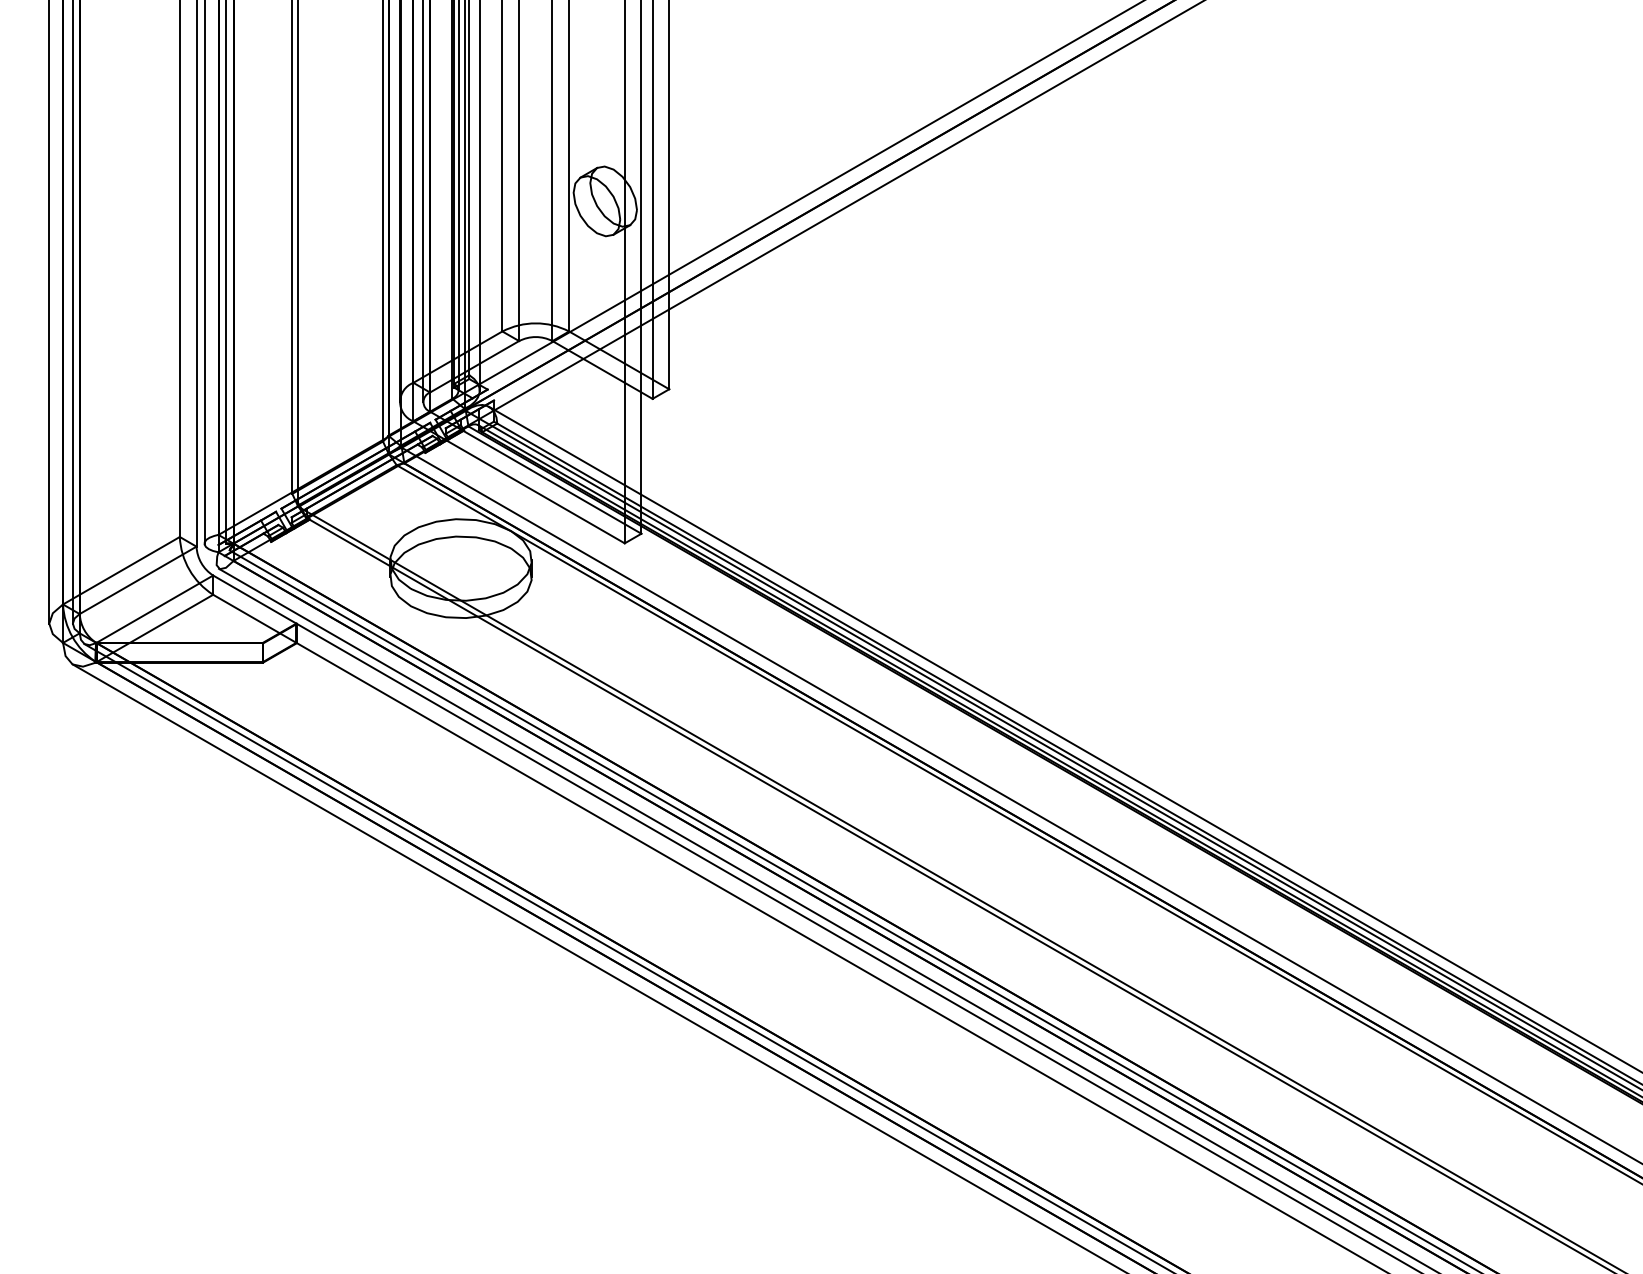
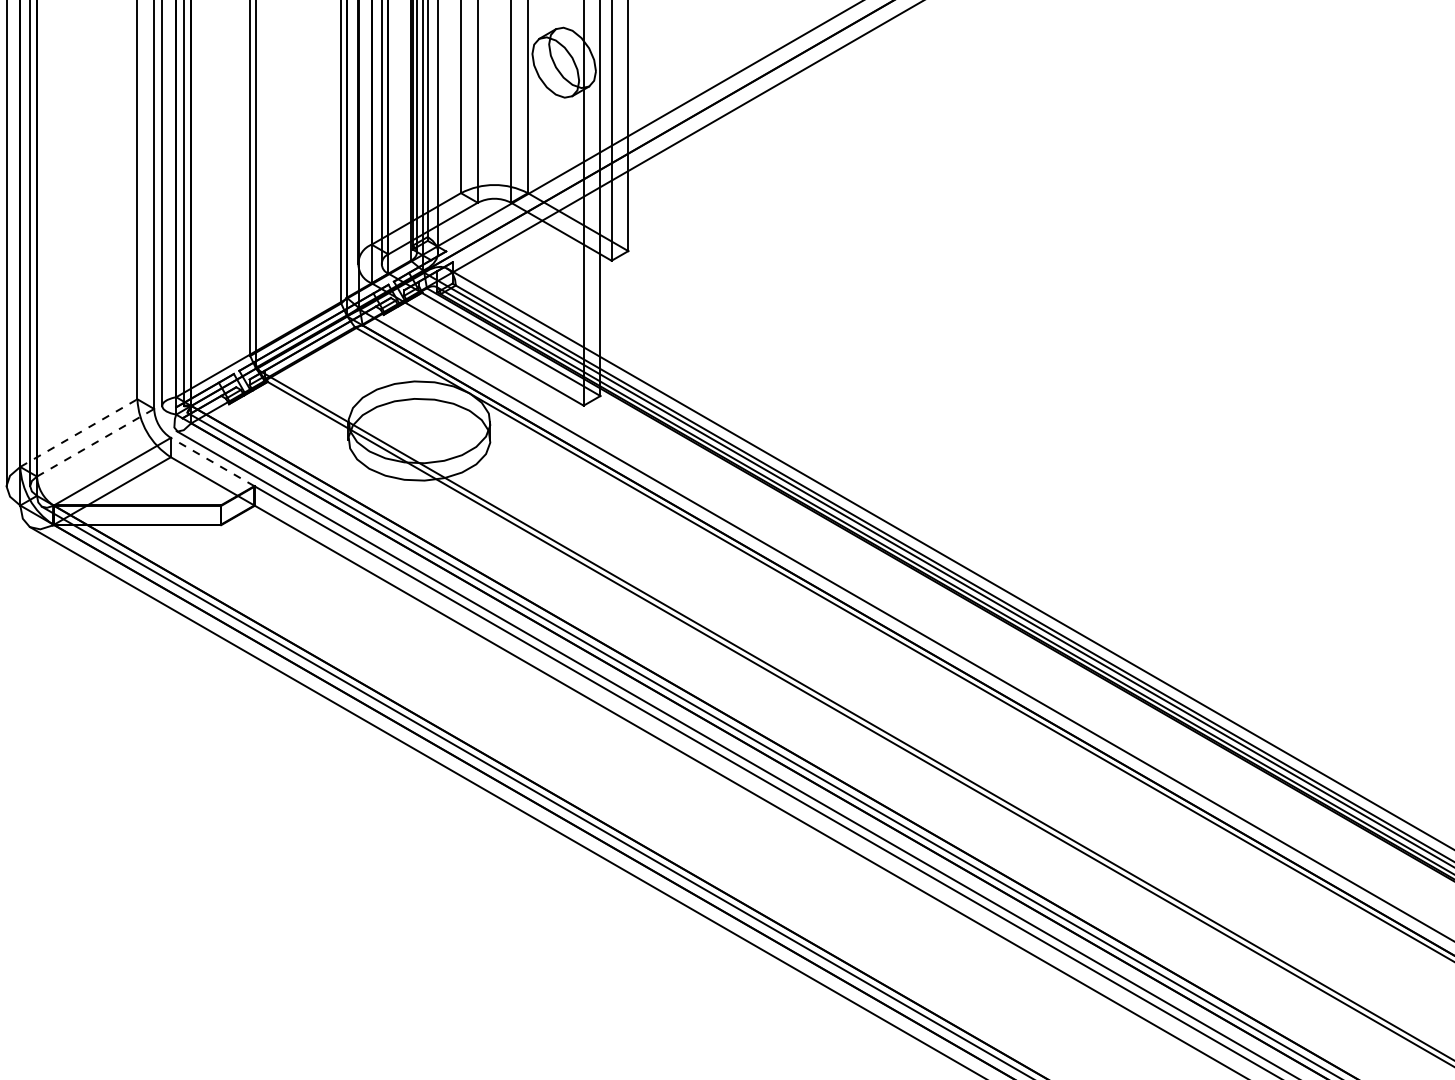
line: (121, 570) -> (78, 432), solid -> dashed
line: (138, 580) -> (95, 442), solid -> dashed
line: (254, 599) -> (212, 461), solid -> dashed

